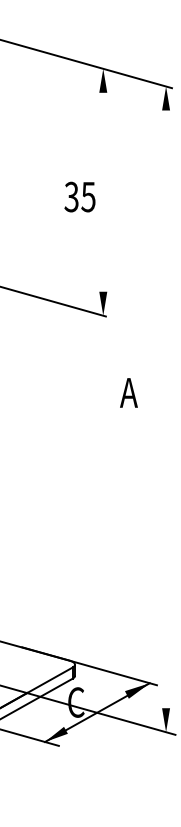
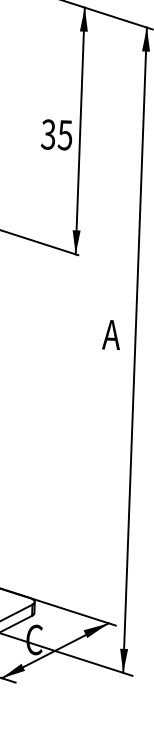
line: (103, 191) -> (80, 130), added
text: (128, 392) -> (111, 334), moved
line: (166, 409) -> (135, 350), added

